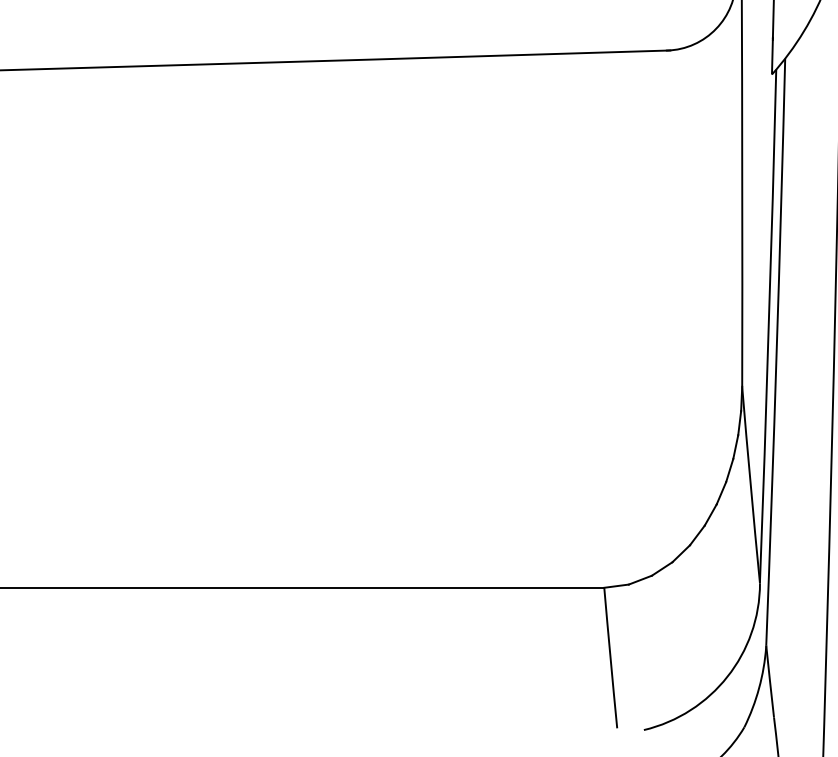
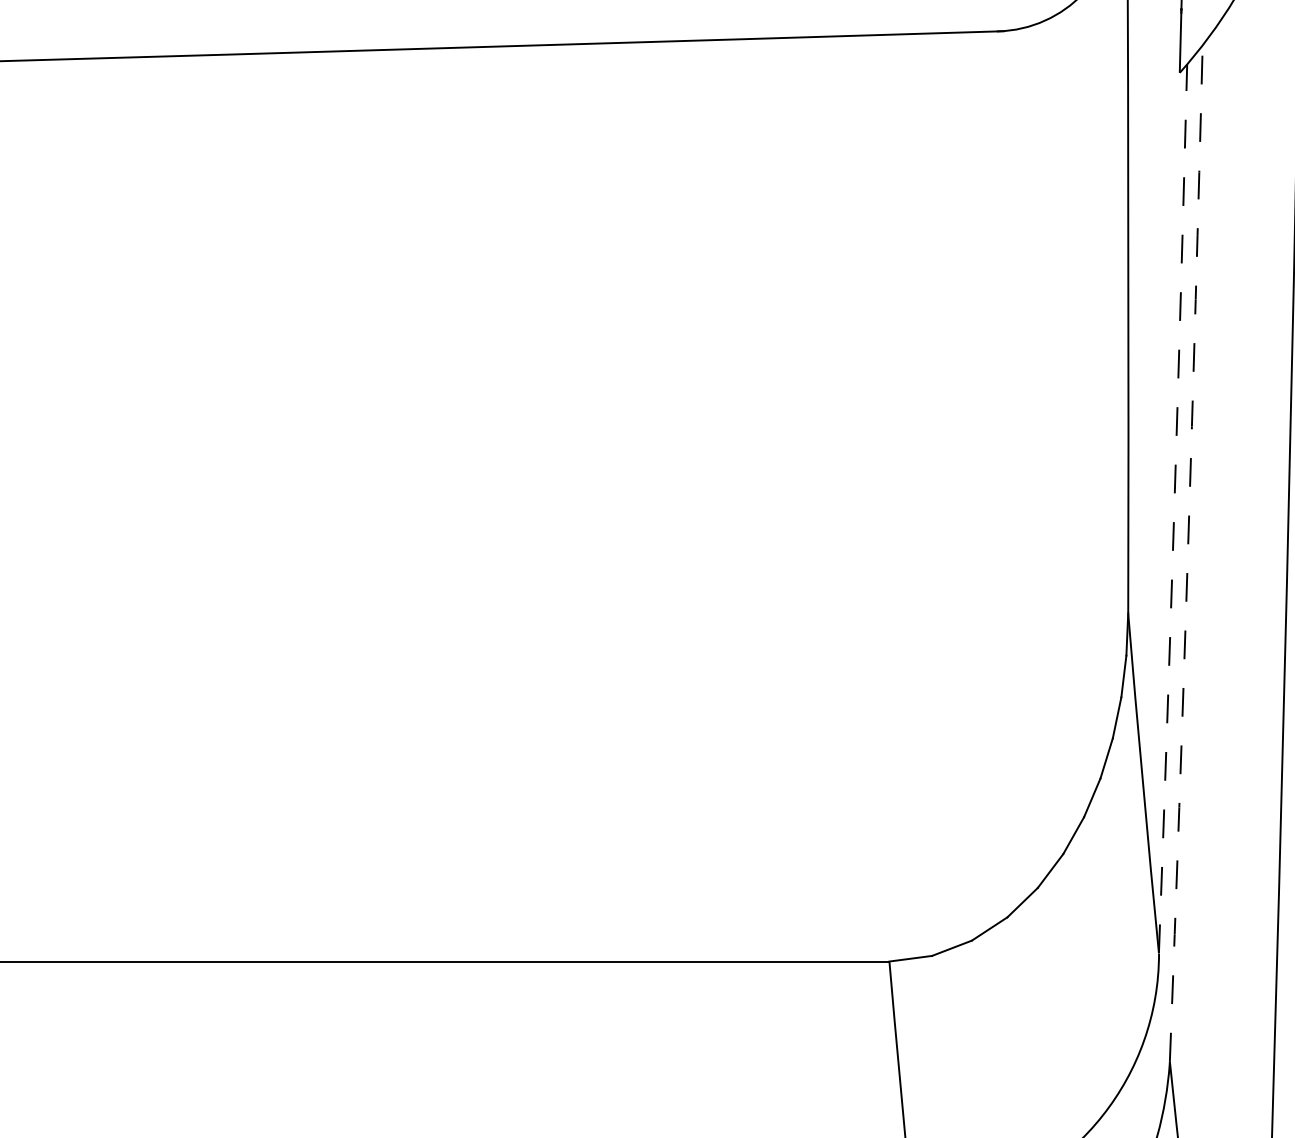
arc: (768, 326) -> (1173, 509), solid -> dashed
arc: (776, 352) -> (1187, 554), solid -> dashed

